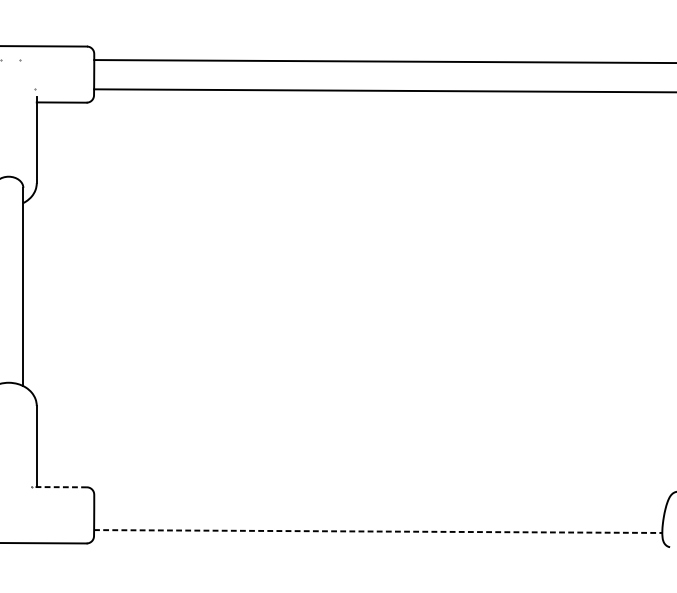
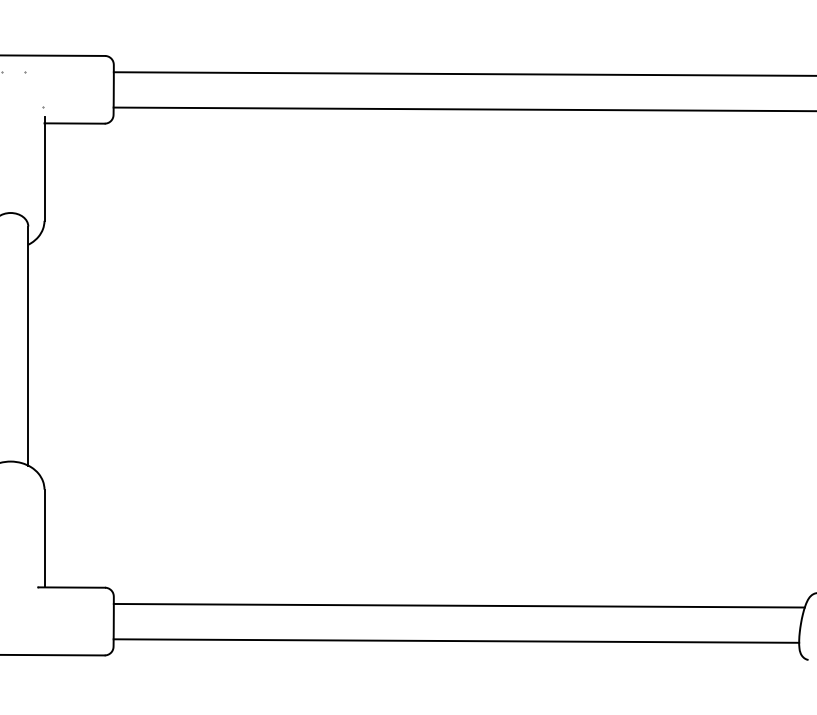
line: (59, 487) -> (71, 587), dashed -> solid
line: (379, 502) -> (458, 605), added
line: (378, 531) -> (456, 641), dashed -> solid

